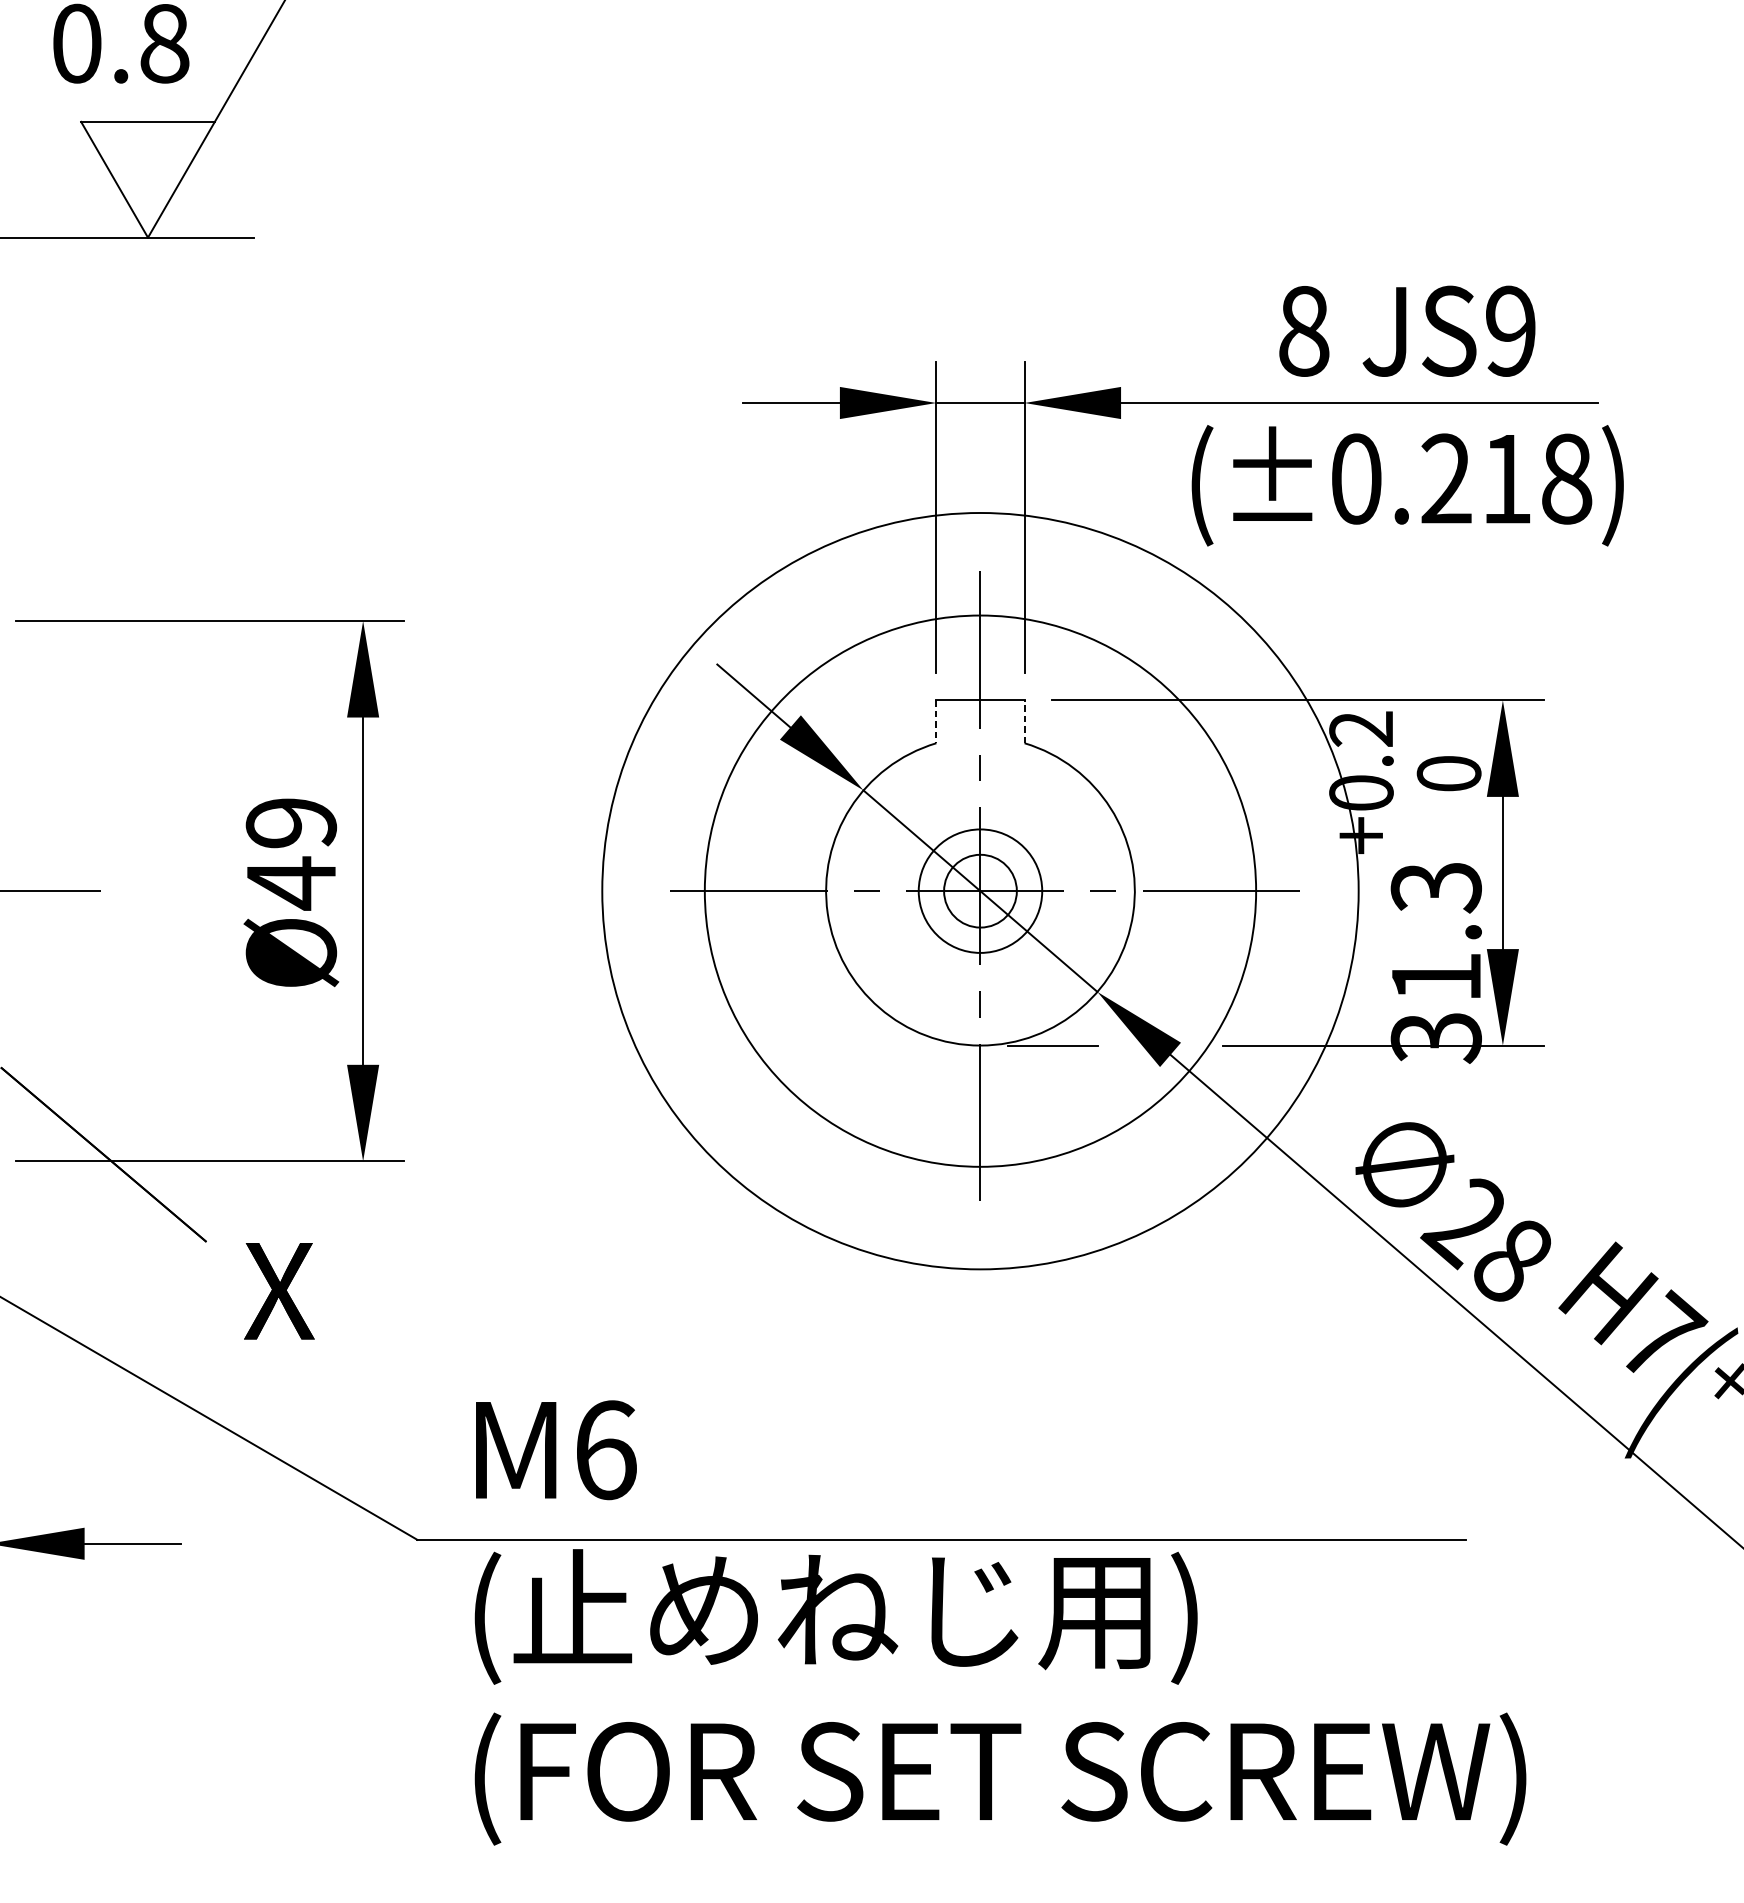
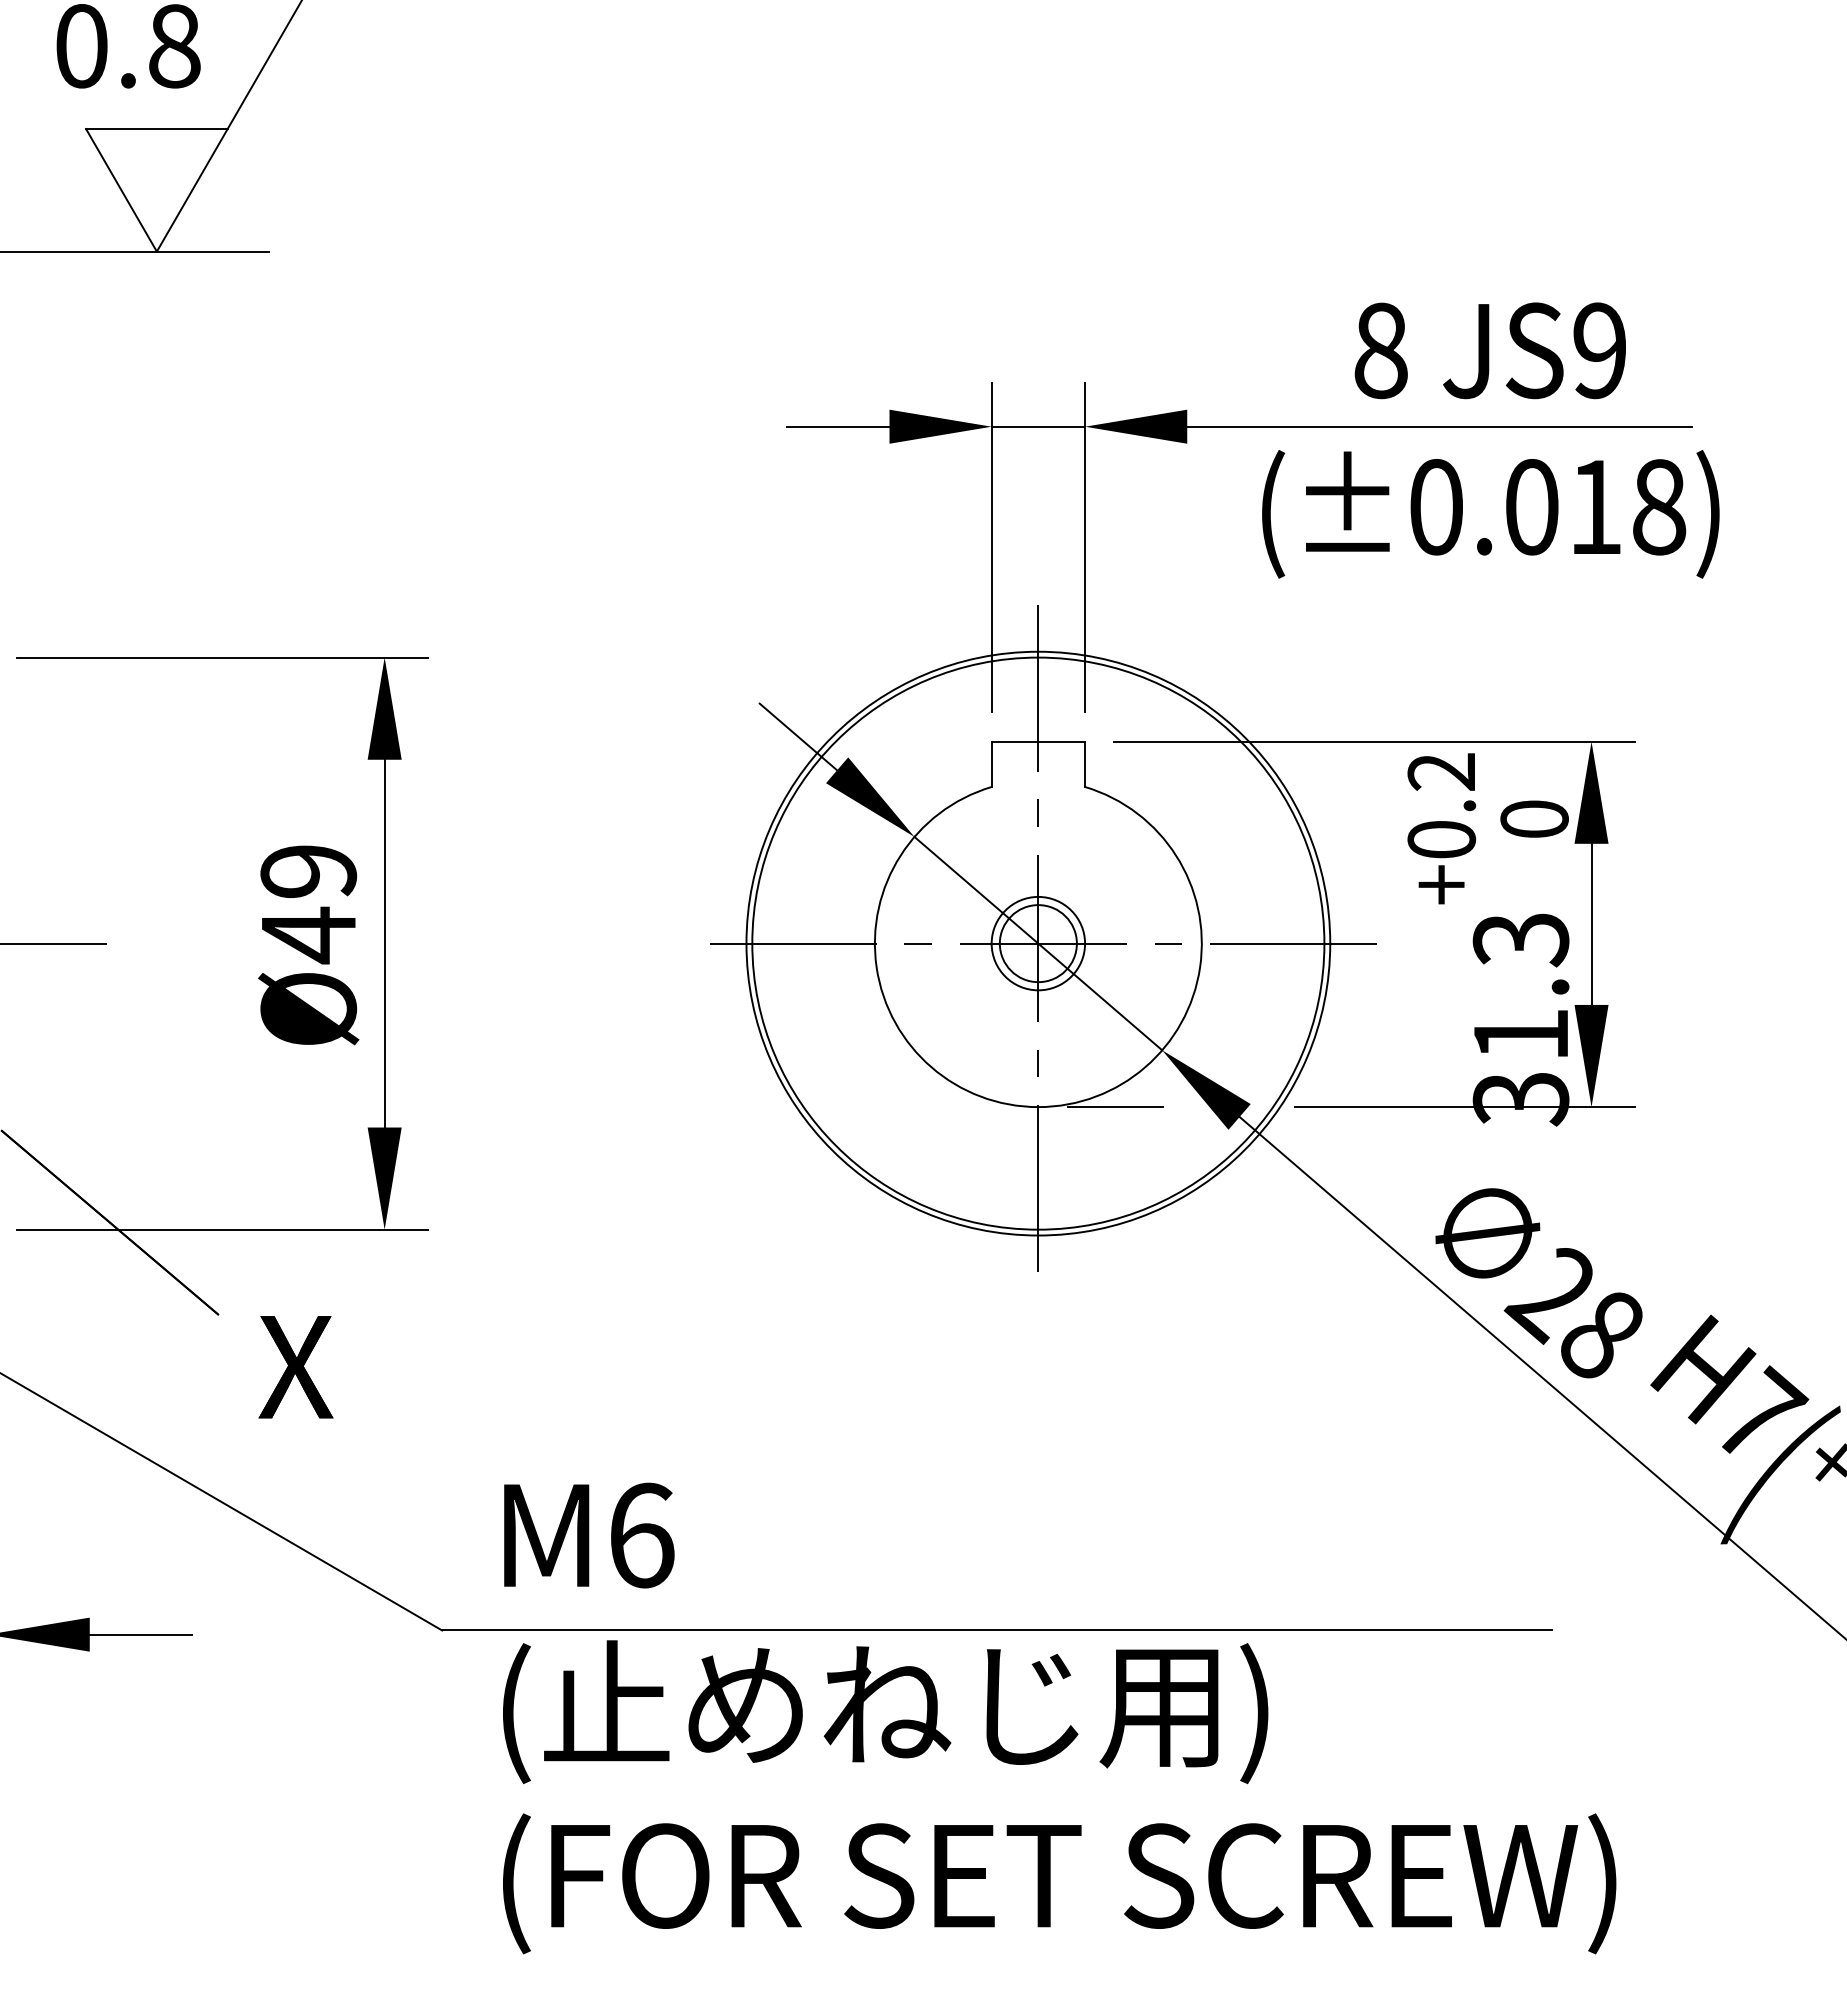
text: (1446, 479) -> (1531, 507), (±0.218) -> (±0.018)
line: (936, 722) -> (991, 764), dashed -> solid
line: (1024, 722) -> (1085, 764), dashed -> solid
circle: (980, 891) -> (1038, 943), size x0.71
circle: (980, 891) -> (1038, 943), size x0.71

